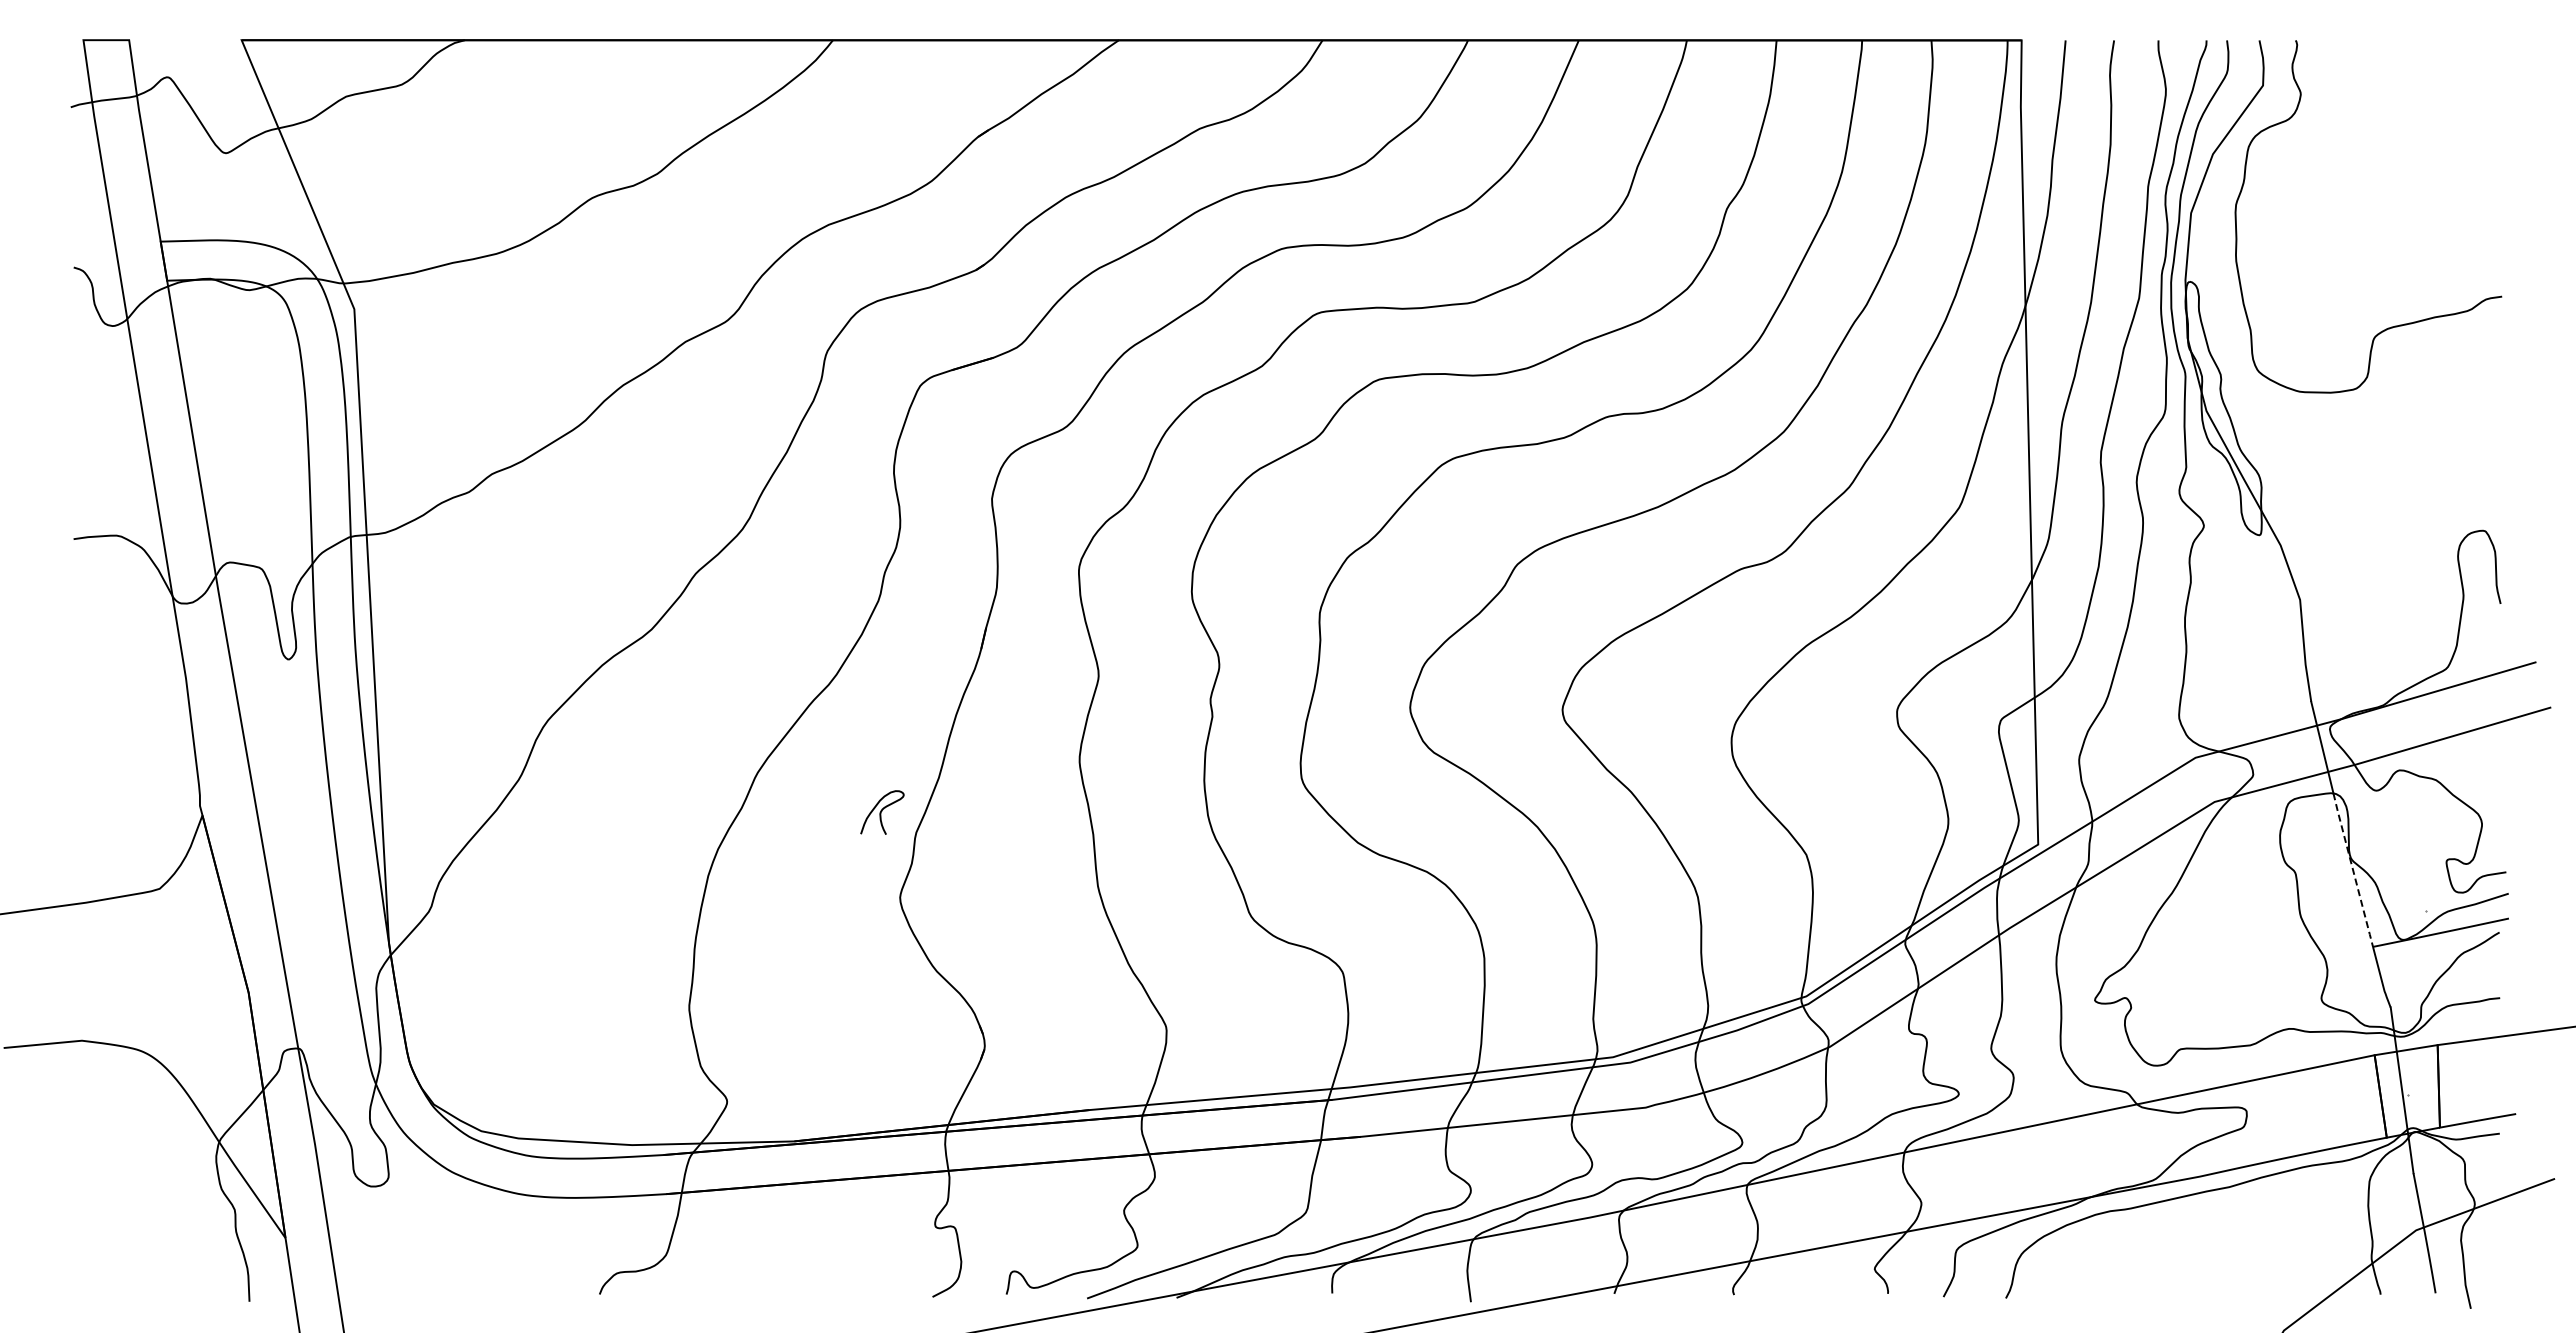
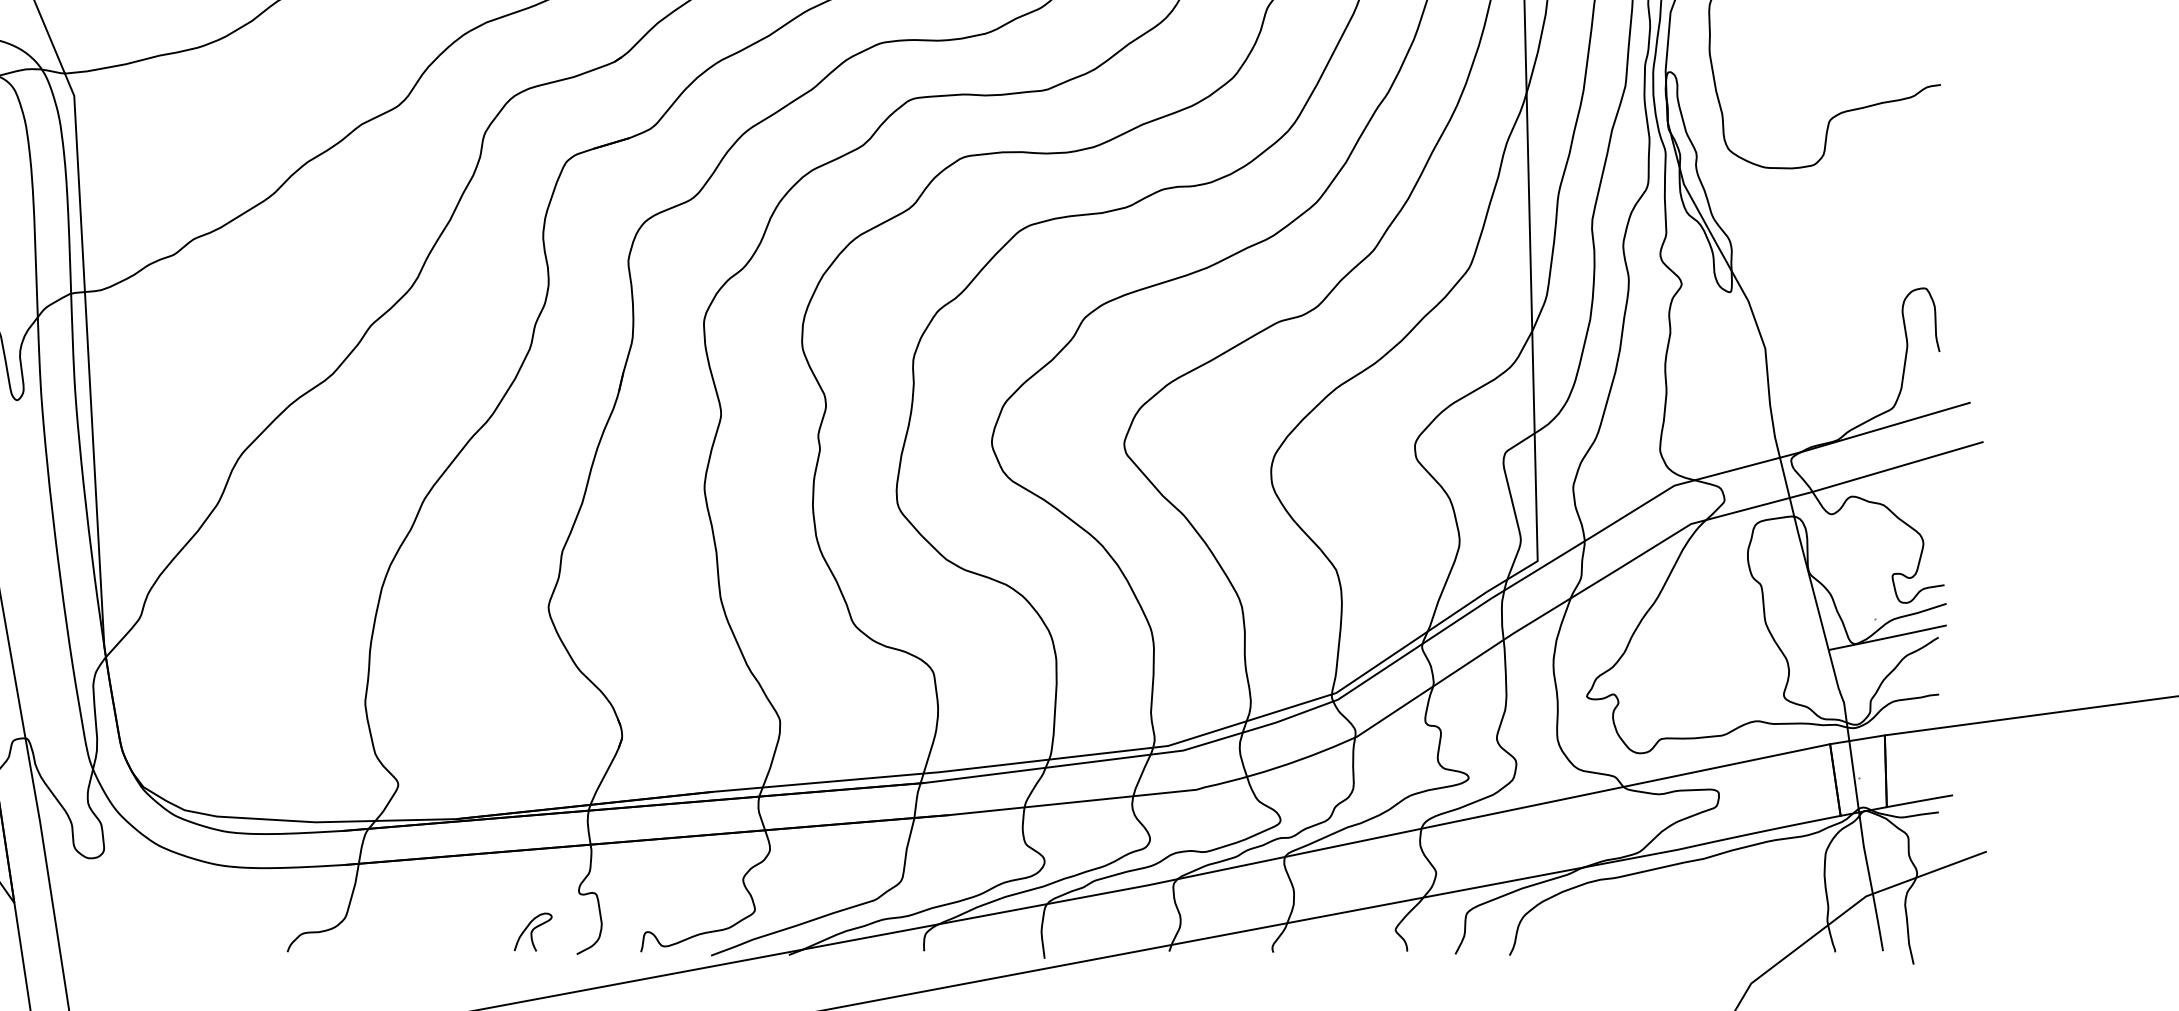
curve: (882, 811) -> (533, 931), moved
line: (2353, 869) -> (1811, 582), dashed -> solid

